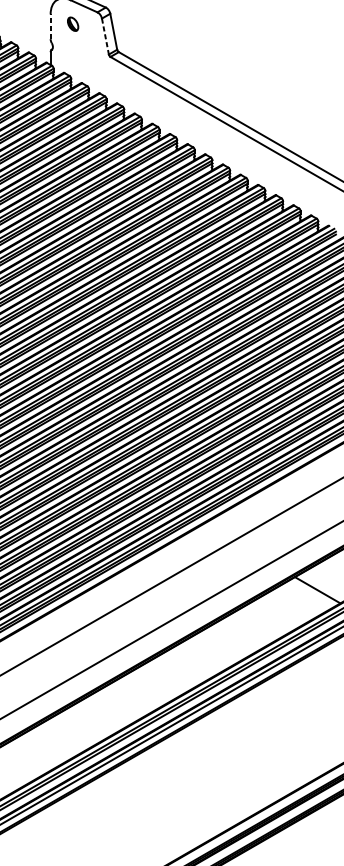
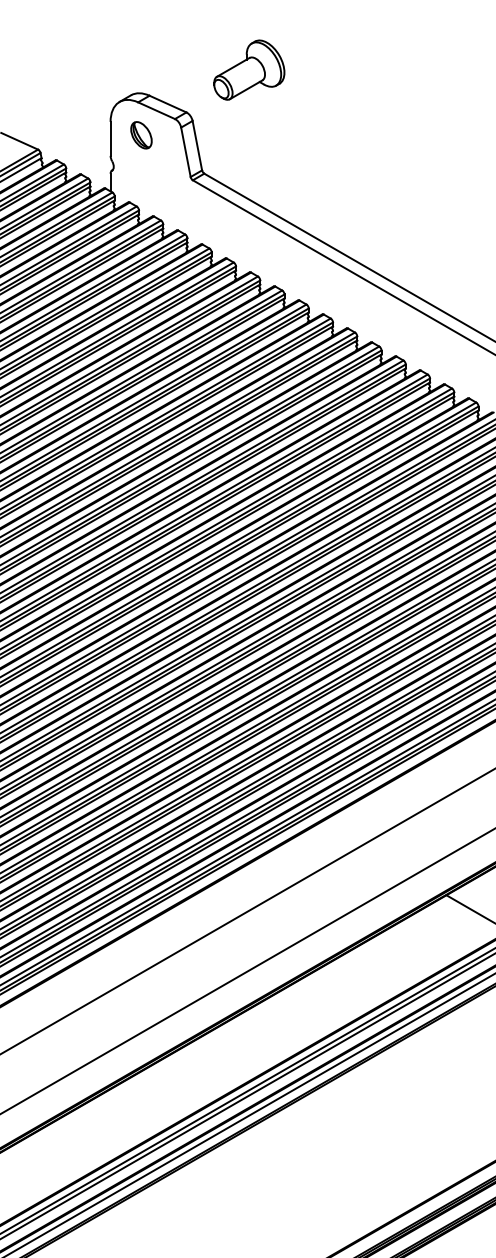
part: (73, 24) -> (141, 135), size x1.43
line: (50, 26) -> (110, 138), dashed -> solid
line: (105, 36) -> (186, 152), dashed -> solid

